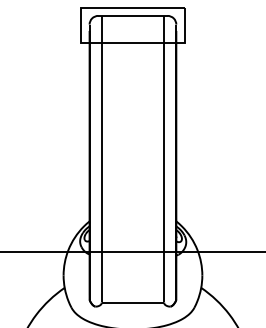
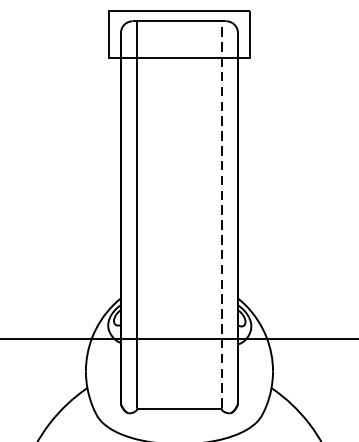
line: (164, 158) -> (221, 213), solid -> dashed

